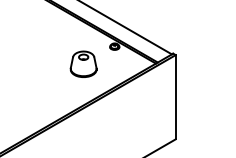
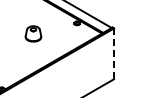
part: (83, 63) -> (33, 33), moved
line: (176, 96) -> (114, 53), solid -> dashed

